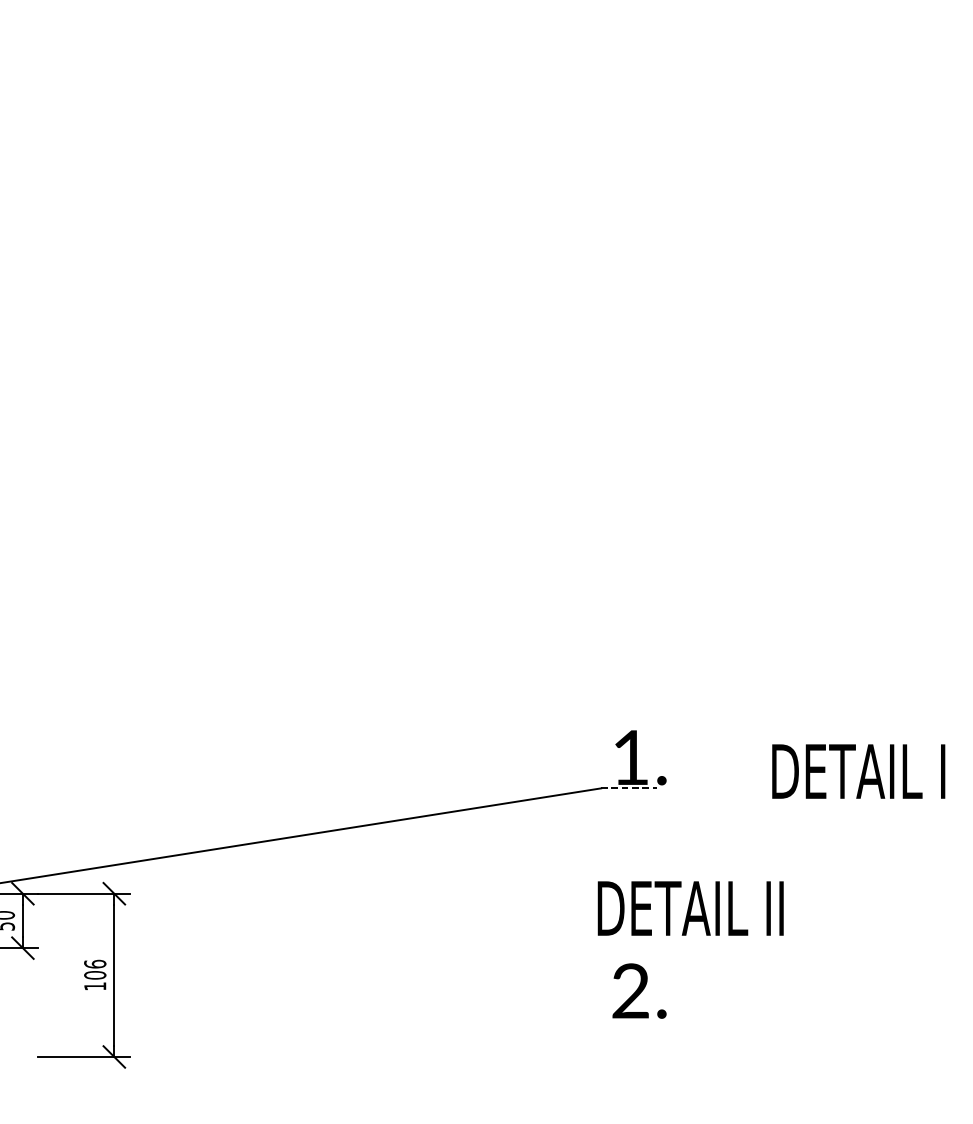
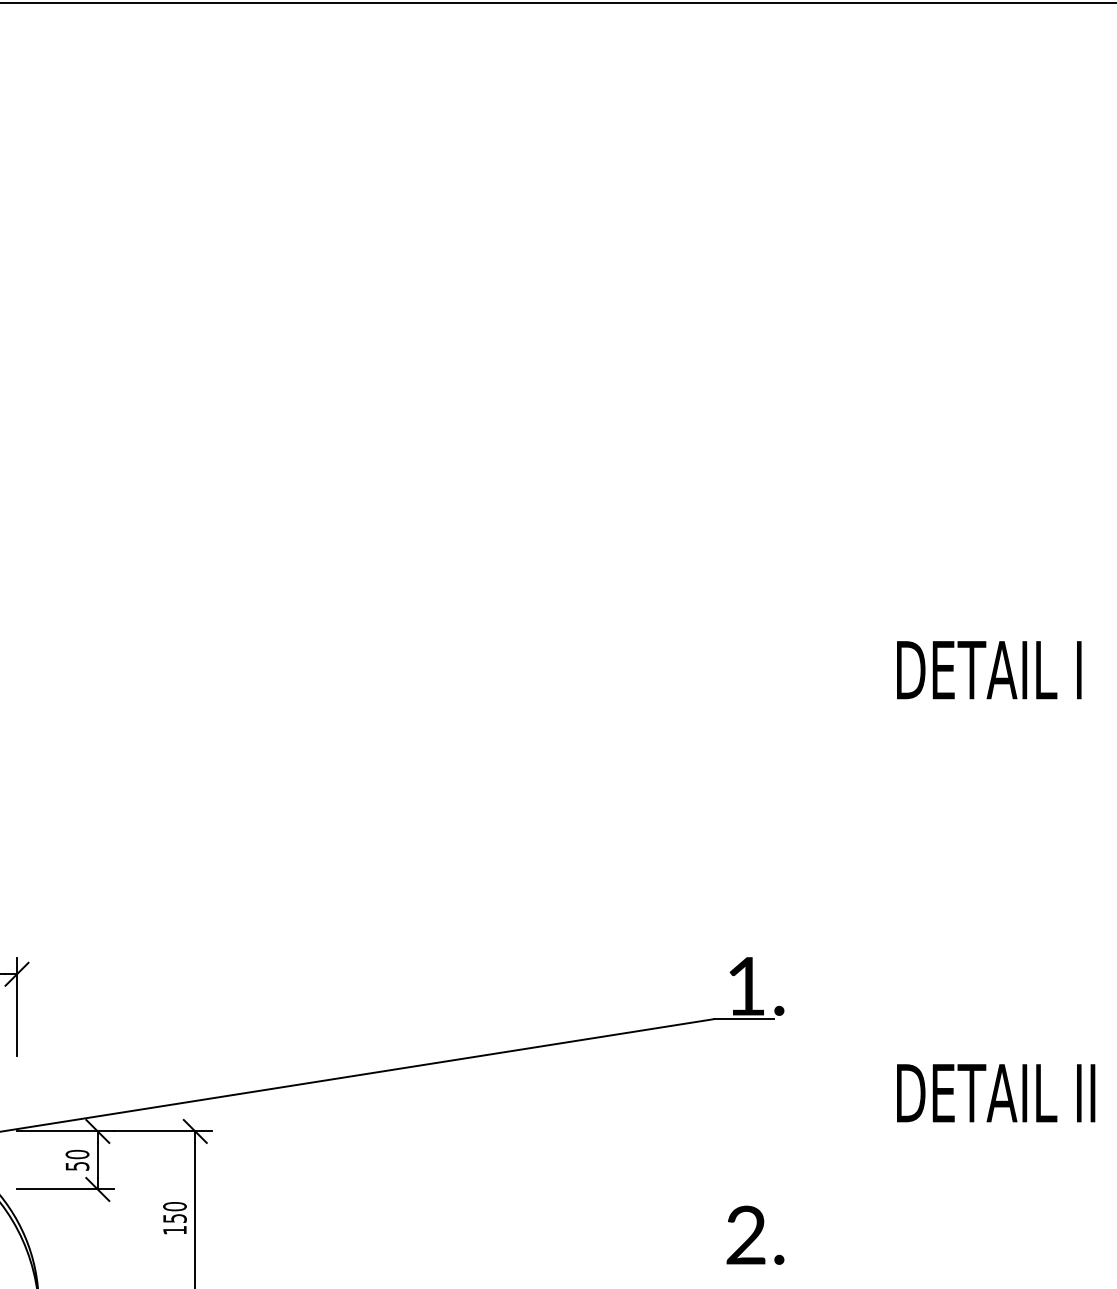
text: (858, 771) -> (989, 670), moved
line: (629, 788) -> (744, 1019), dashed -> solid
text: (691, 908) -> (996, 1093), moved
text: (94, 969) -> (174, 1212), 106 -> 150

